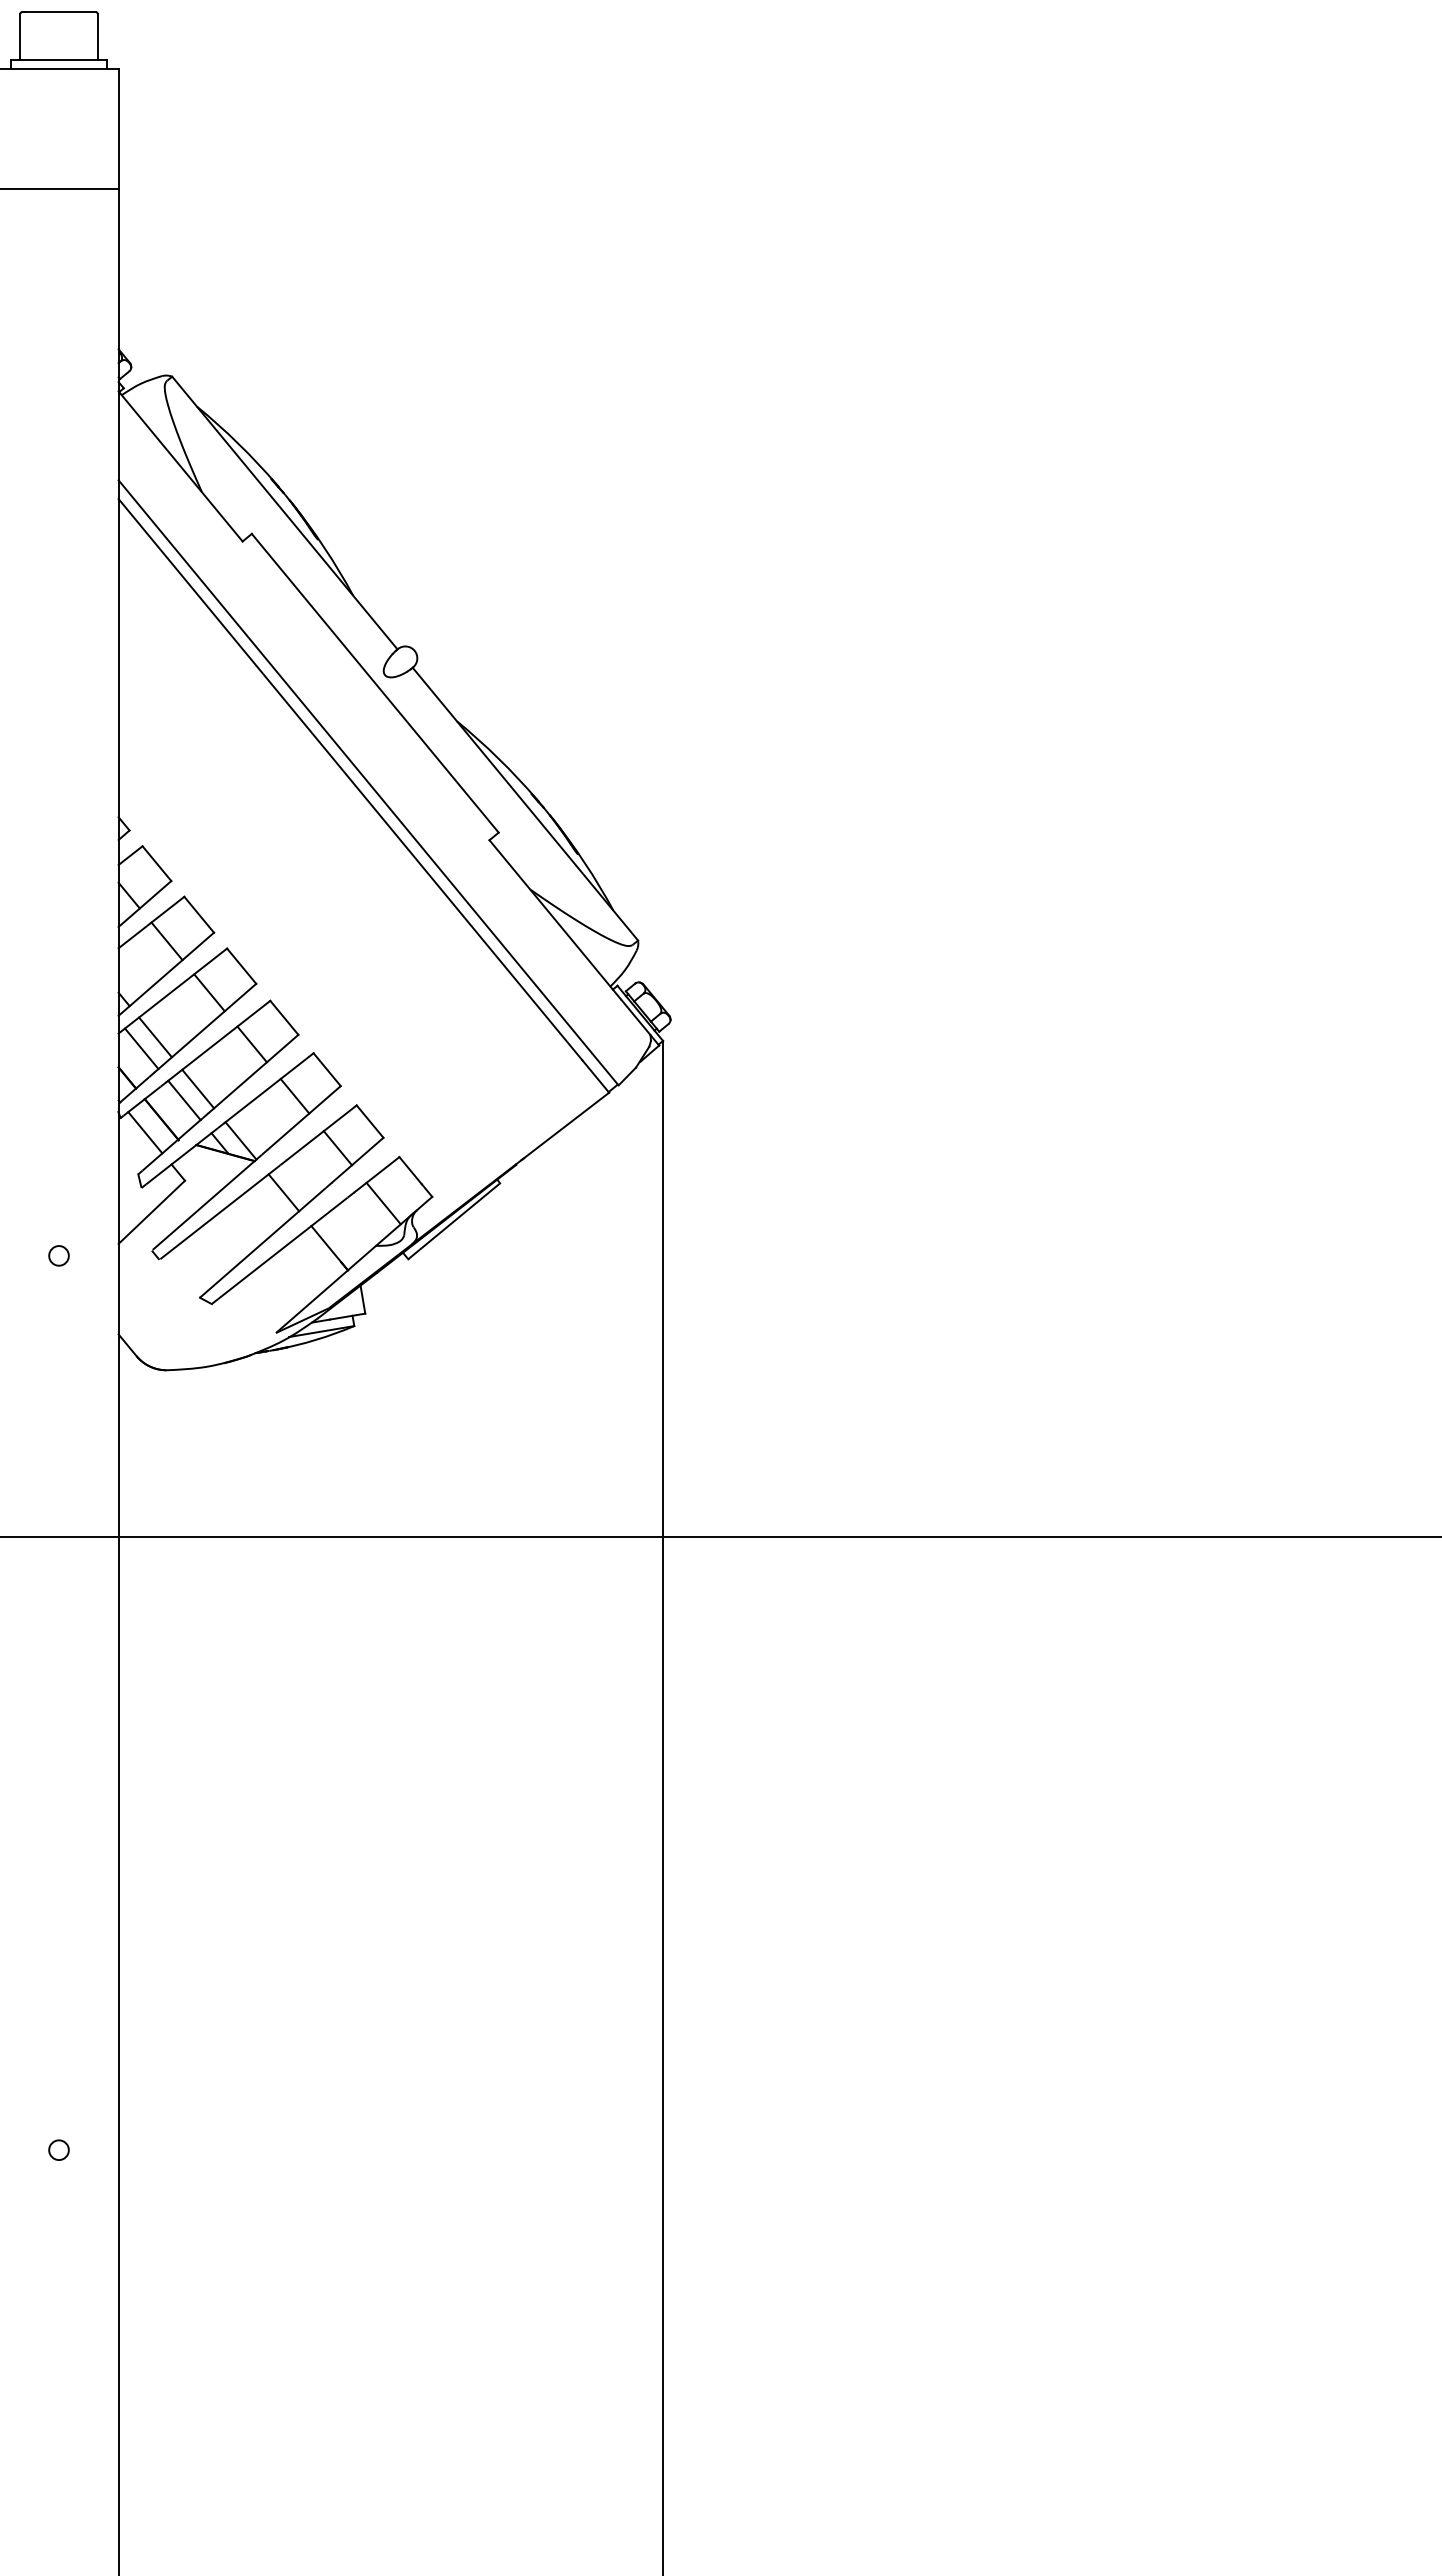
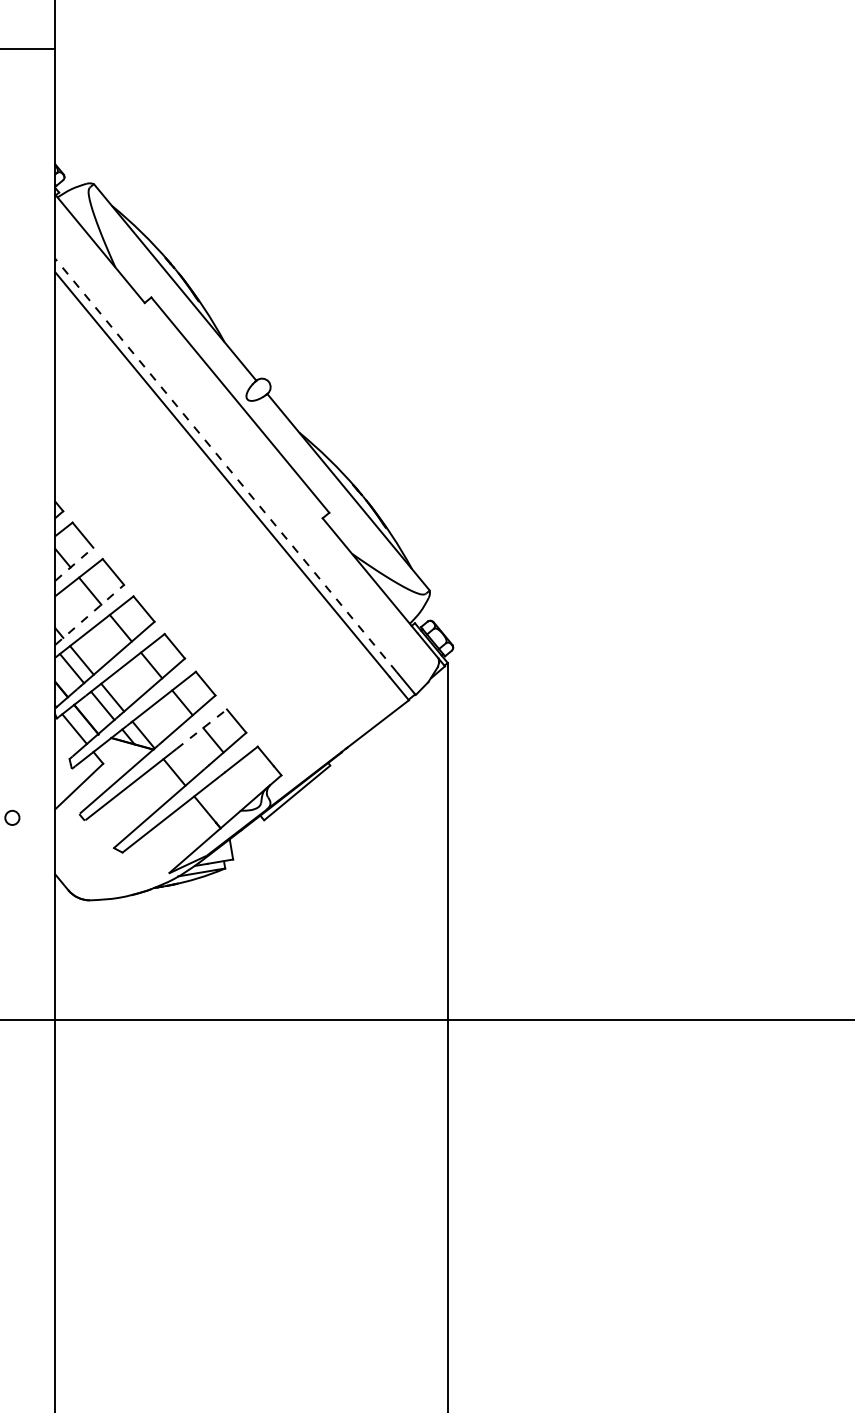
line: (355, 766) -> (226, 465), solid -> dashed
line: (144, 904) -> (74, 564), solid -> dashed
line: (166, 973) -> (89, 614), solid -> dashed
line: (322, 1132) -> (202, 728), solid -> dashed
line: (383, 1203) -> (246, 780), removed

